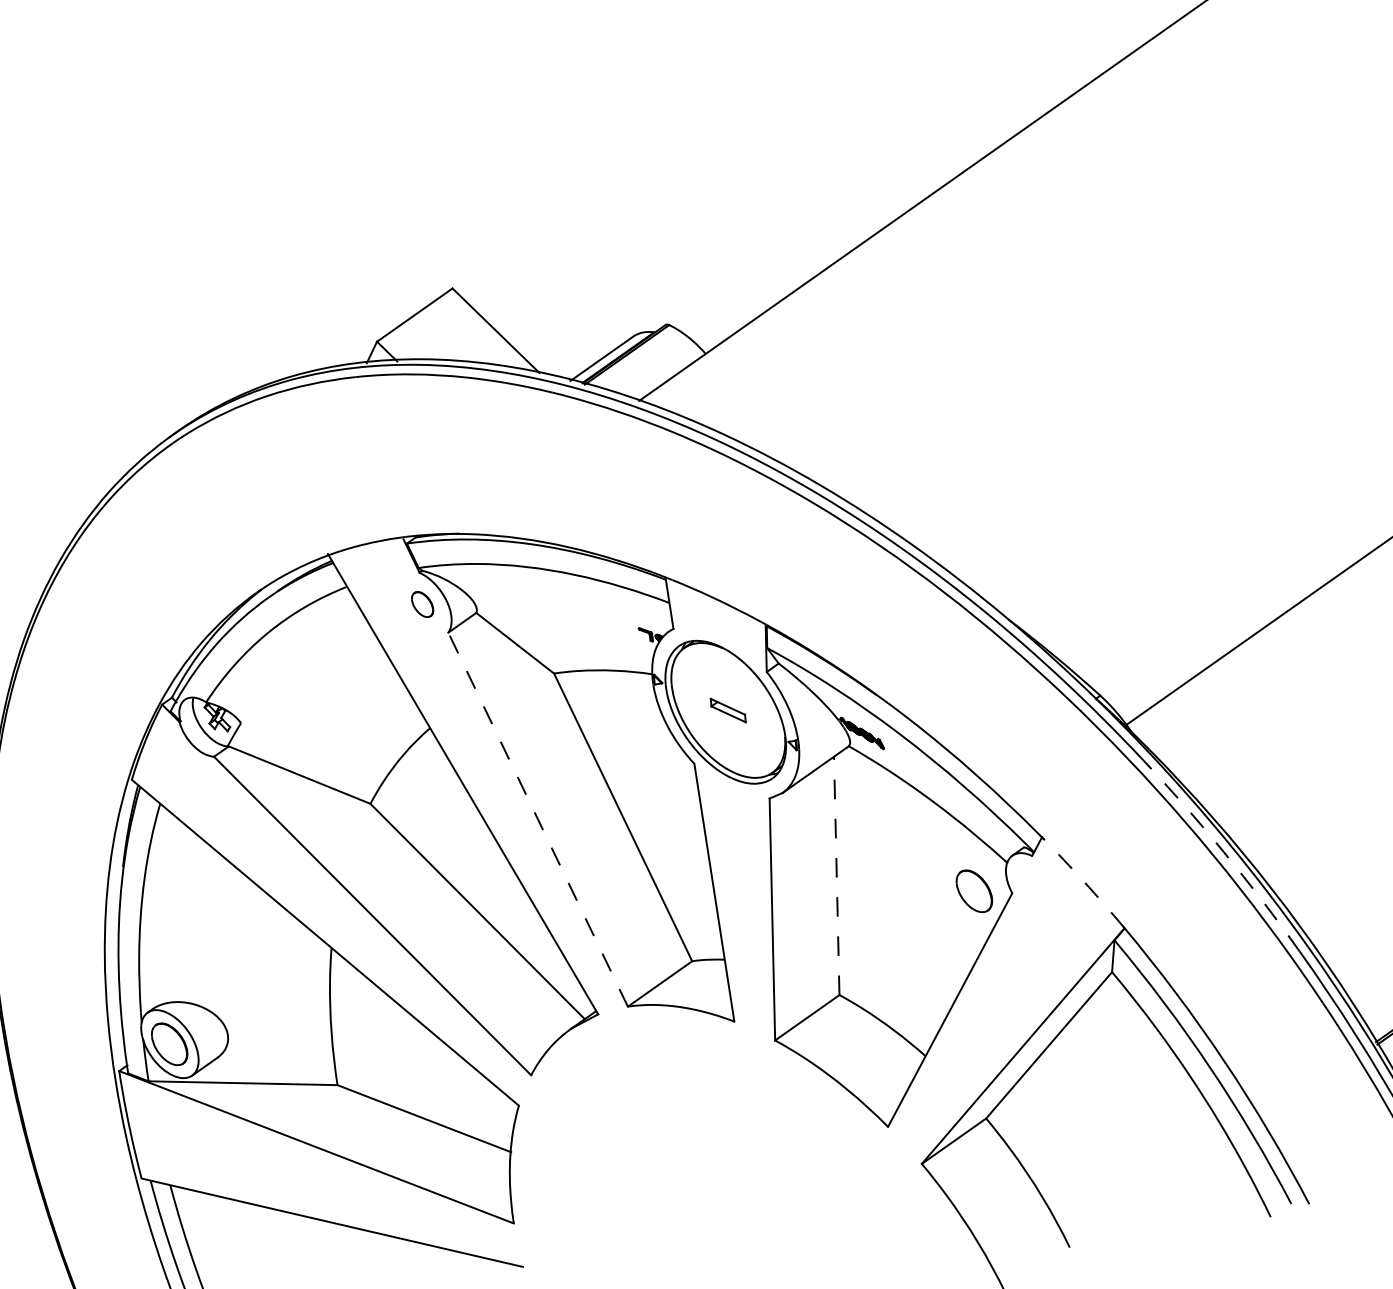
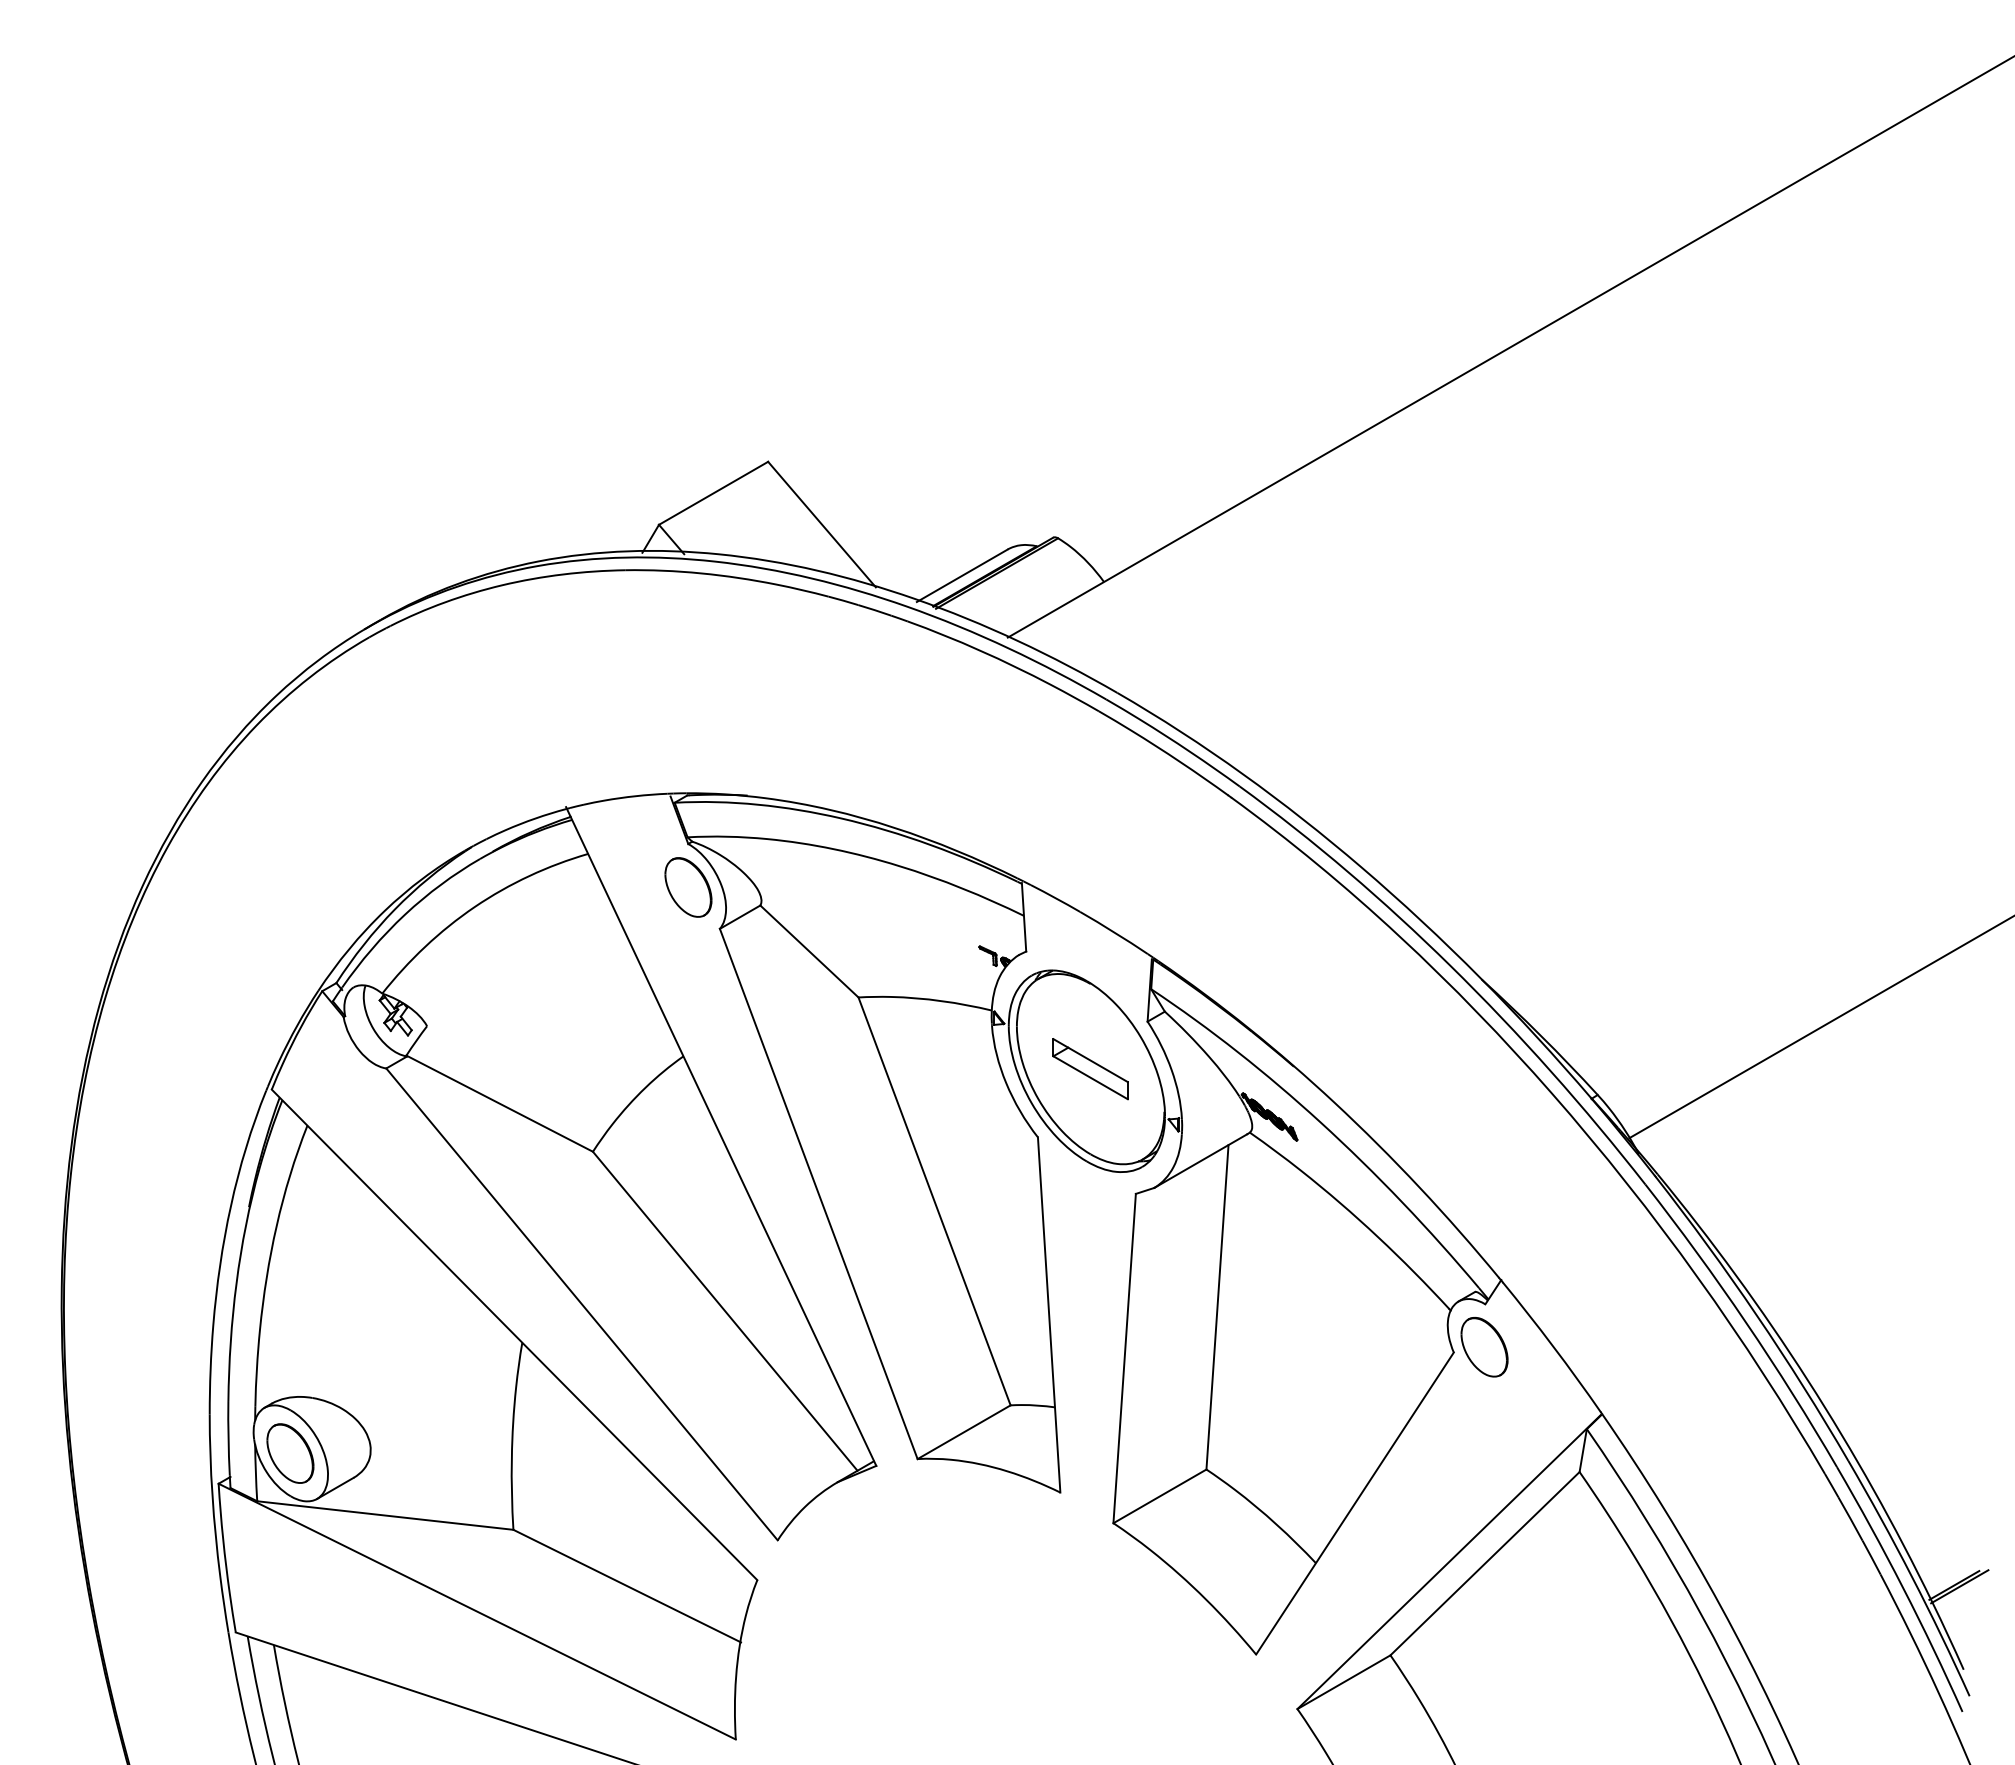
part: (422, 604) -> (688, 887), size x1.67
part: (728, 710) -> (1090, 1069), size x1.67
line: (537, 819) -> (818, 1193), dashed -> solid
arc: (1223, 851) -> (1746, 1322), dashed -> solid
line: (836, 876) -> (1217, 1307), dashed -> solid
arc: (1084, 882) -> (1553, 1346), dashed -> solid
part: (974, 891) -> (1484, 1347), moved

